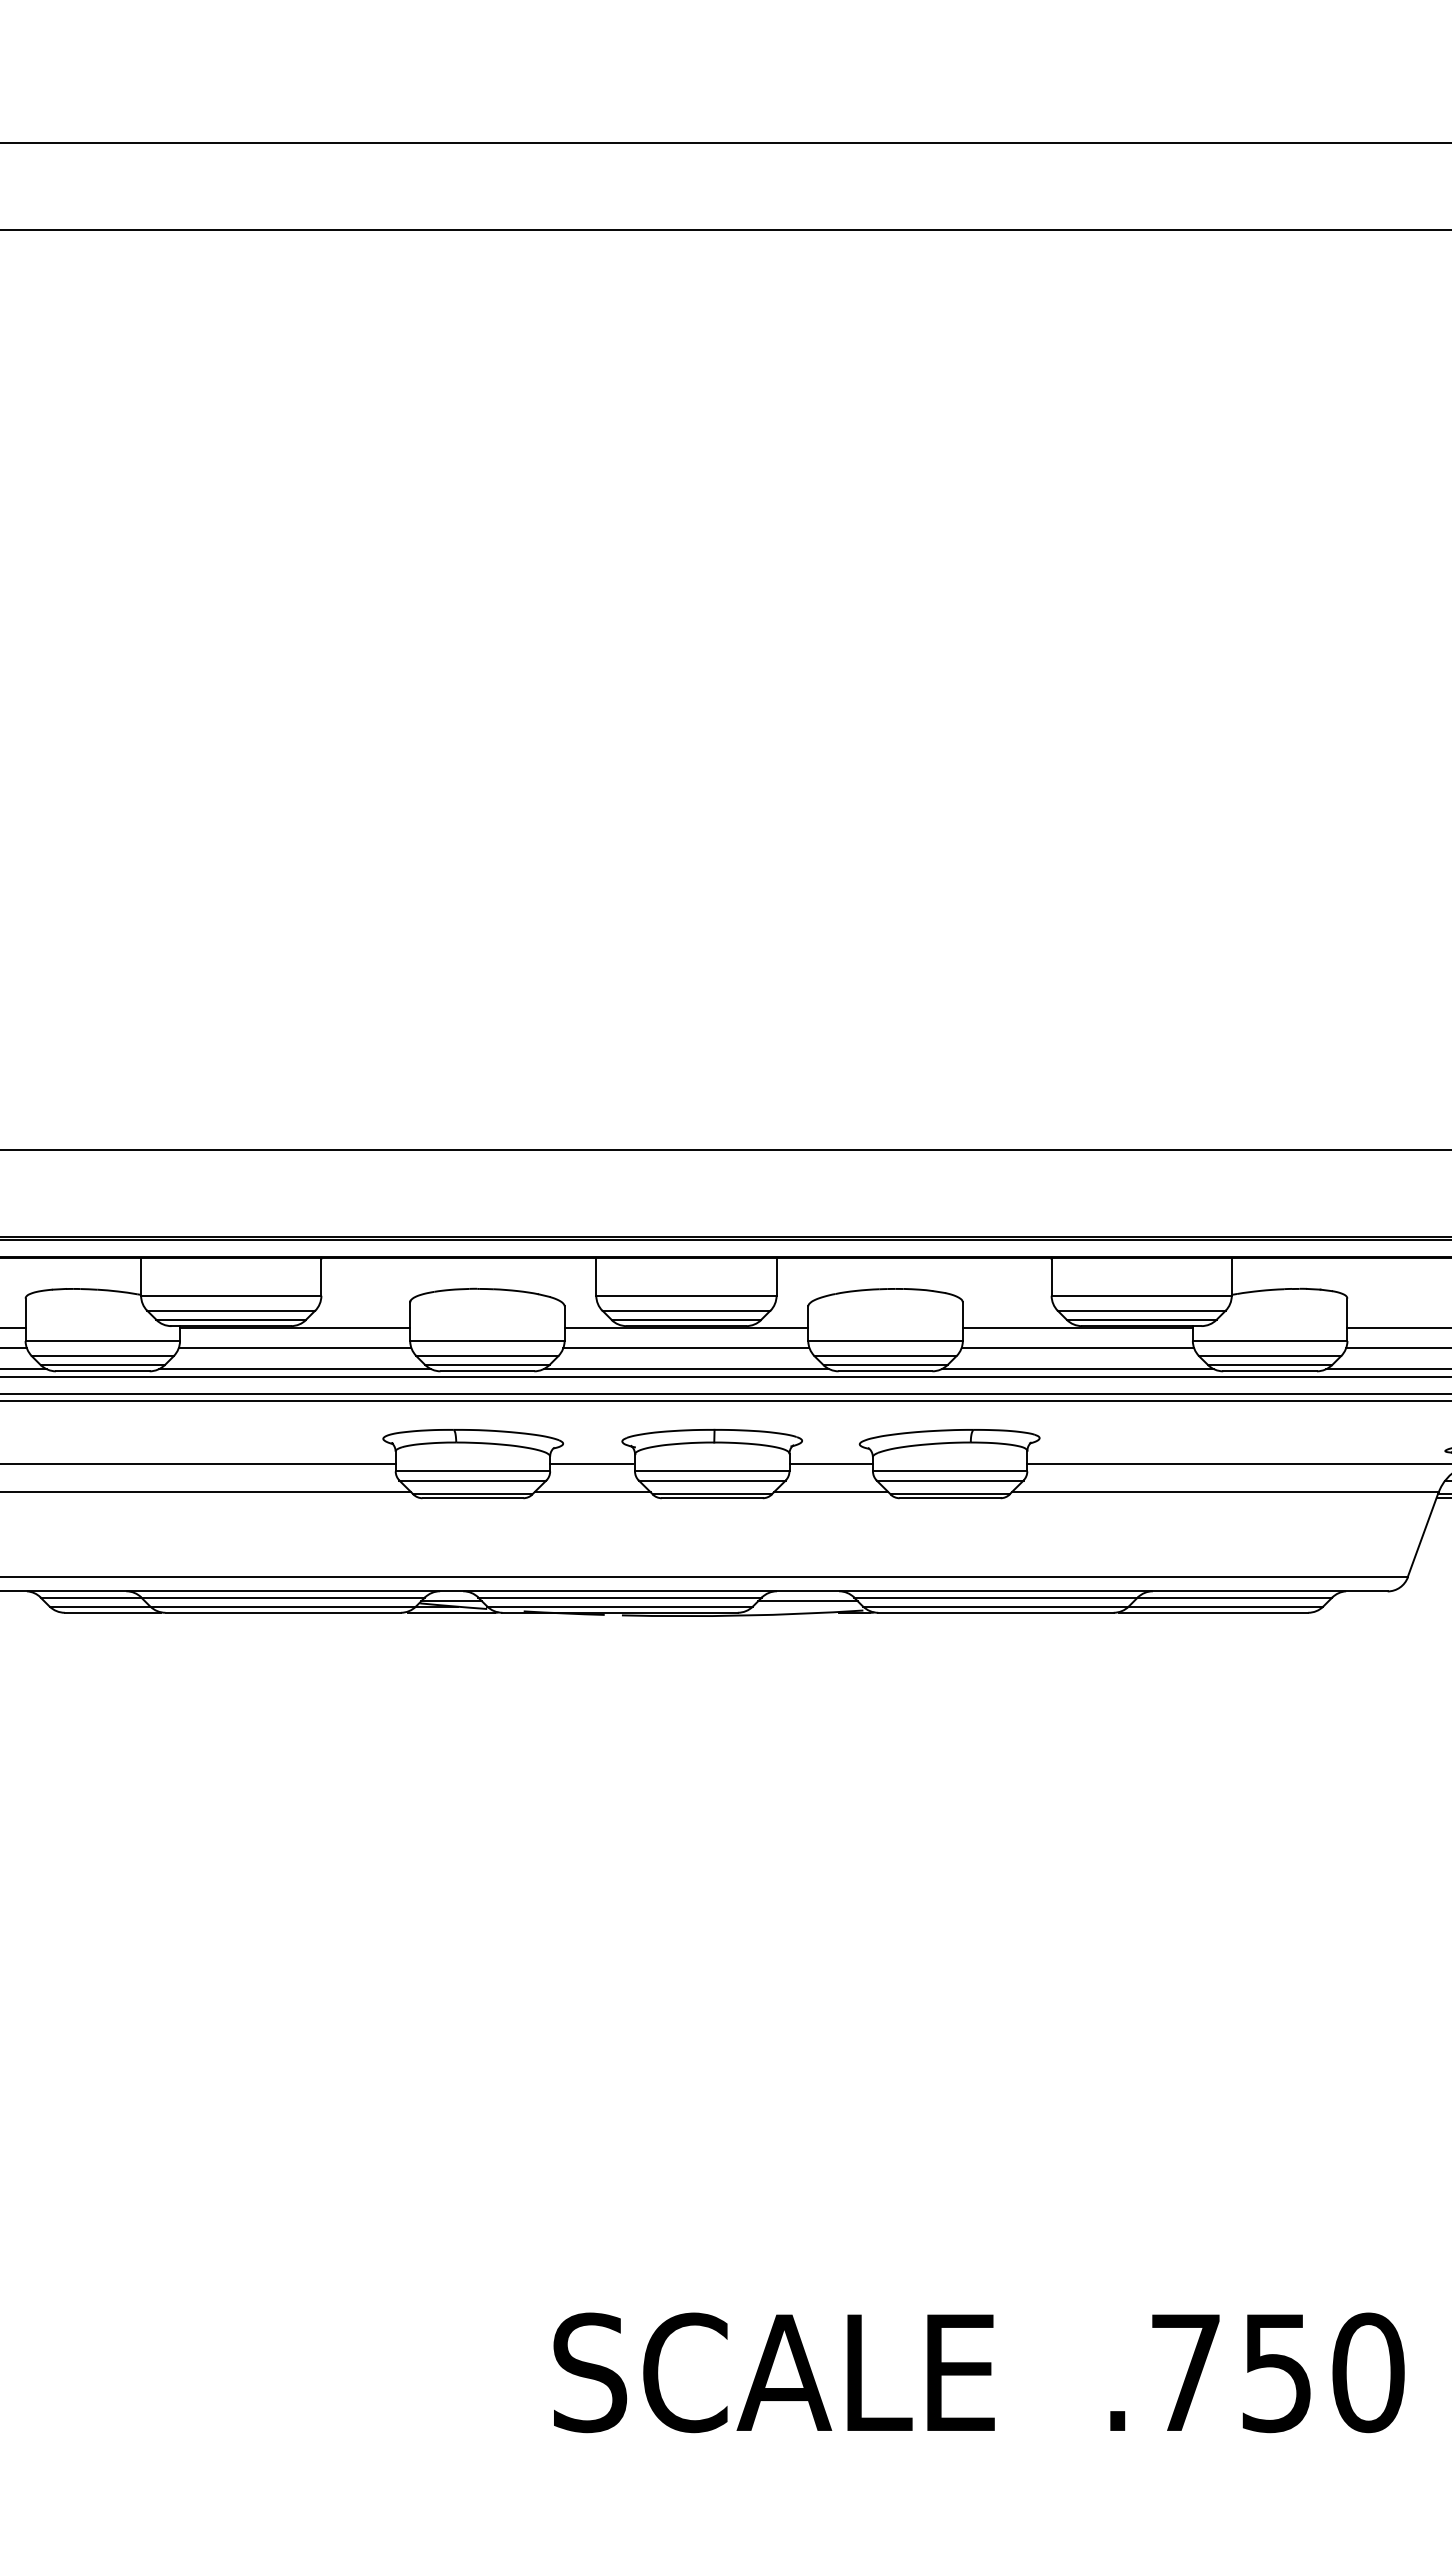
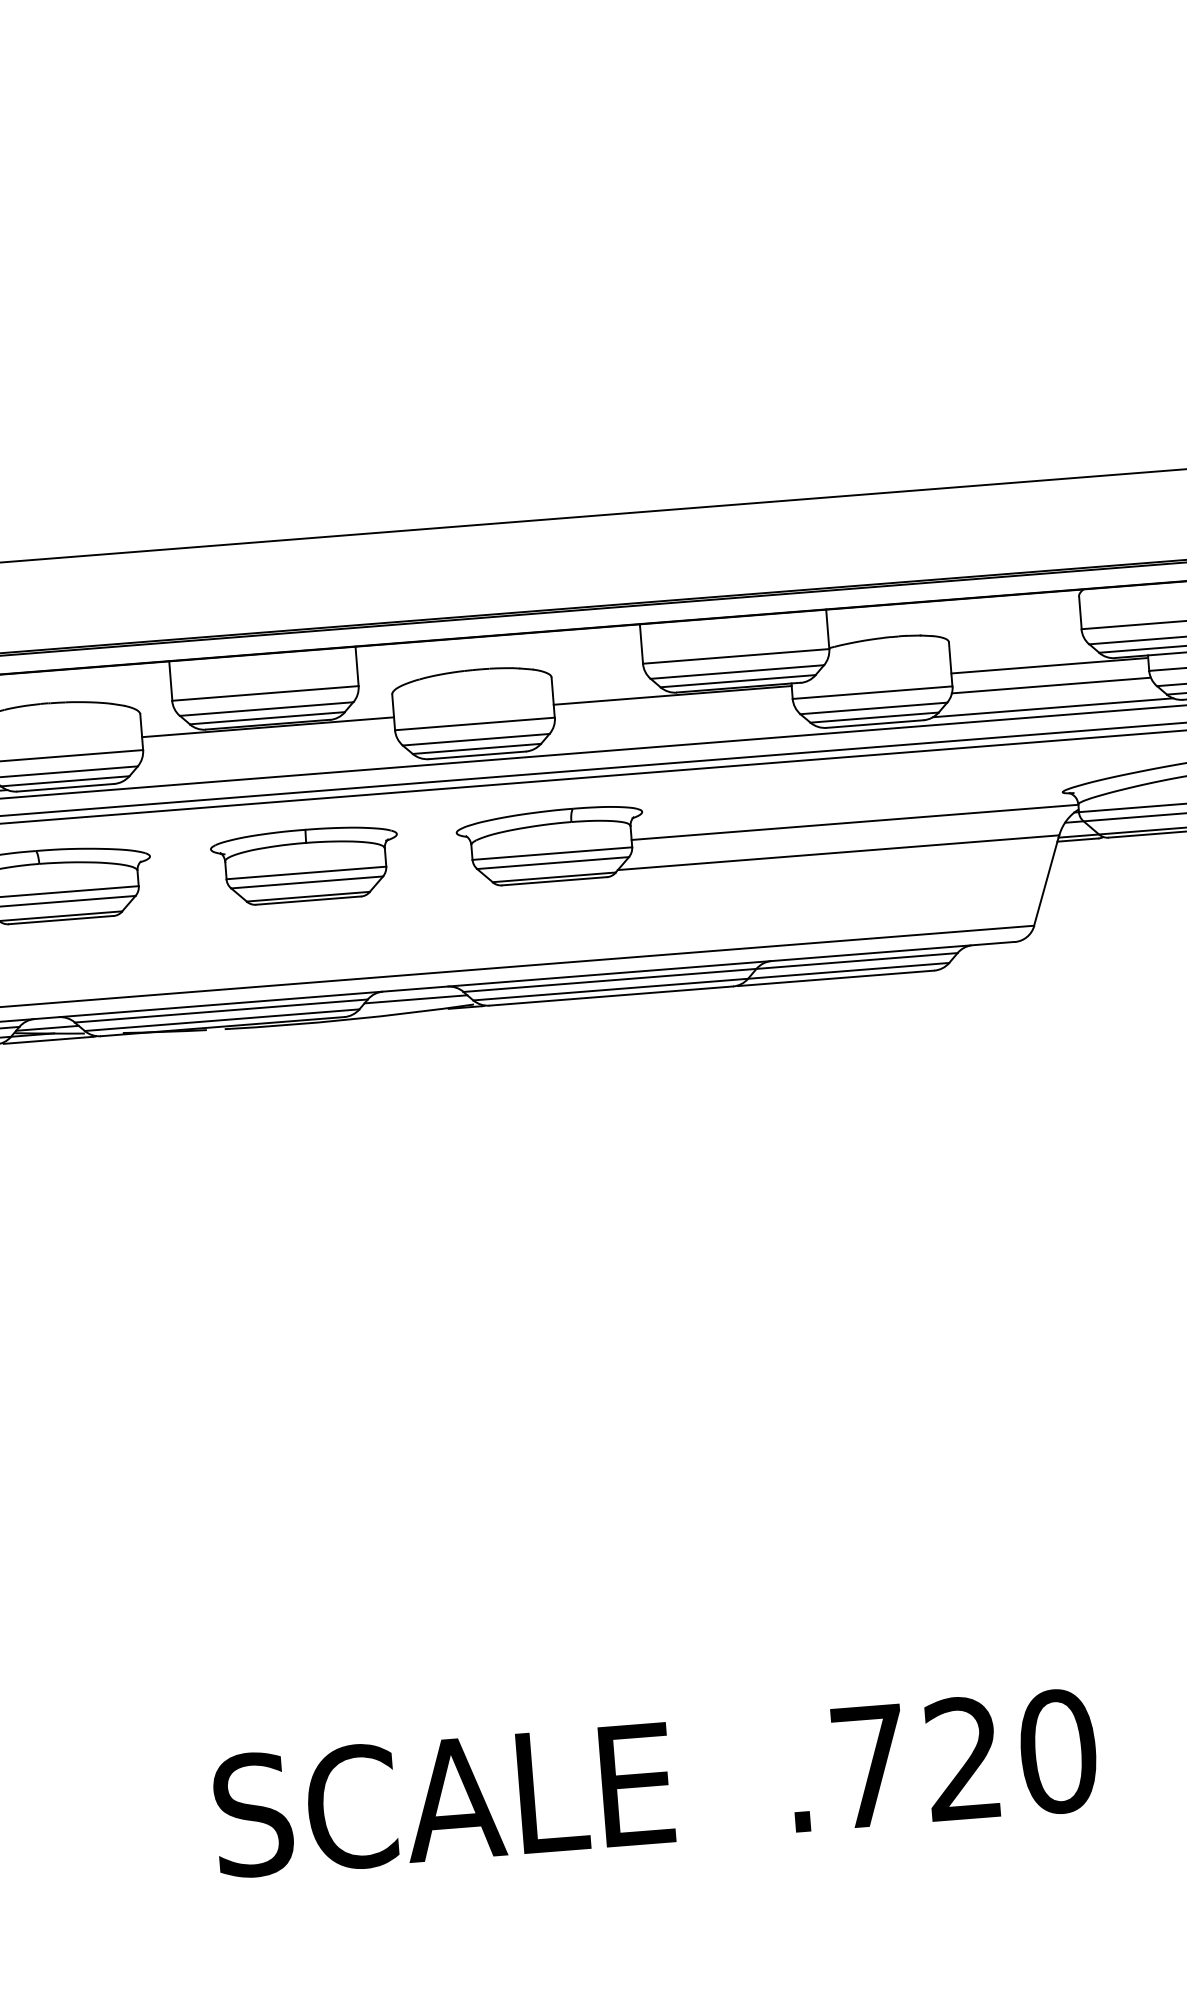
line: (686, 1347) -> (269, 746), removed
line: (1077, 1347) -> (673, 715), removed
line: (686, 1369) -> (271, 769), removed
line: (1077, 1369) -> (675, 737), removed
line: (591, 1464) -> (180, 875), removed
line: (830, 1464) -> (428, 856), removed
line: (592, 1492) -> (184, 904), removed
line: (830, 1492) -> (430, 885), removed
text: (1276, 2372) -> (963, 1758), .750 -> .720

